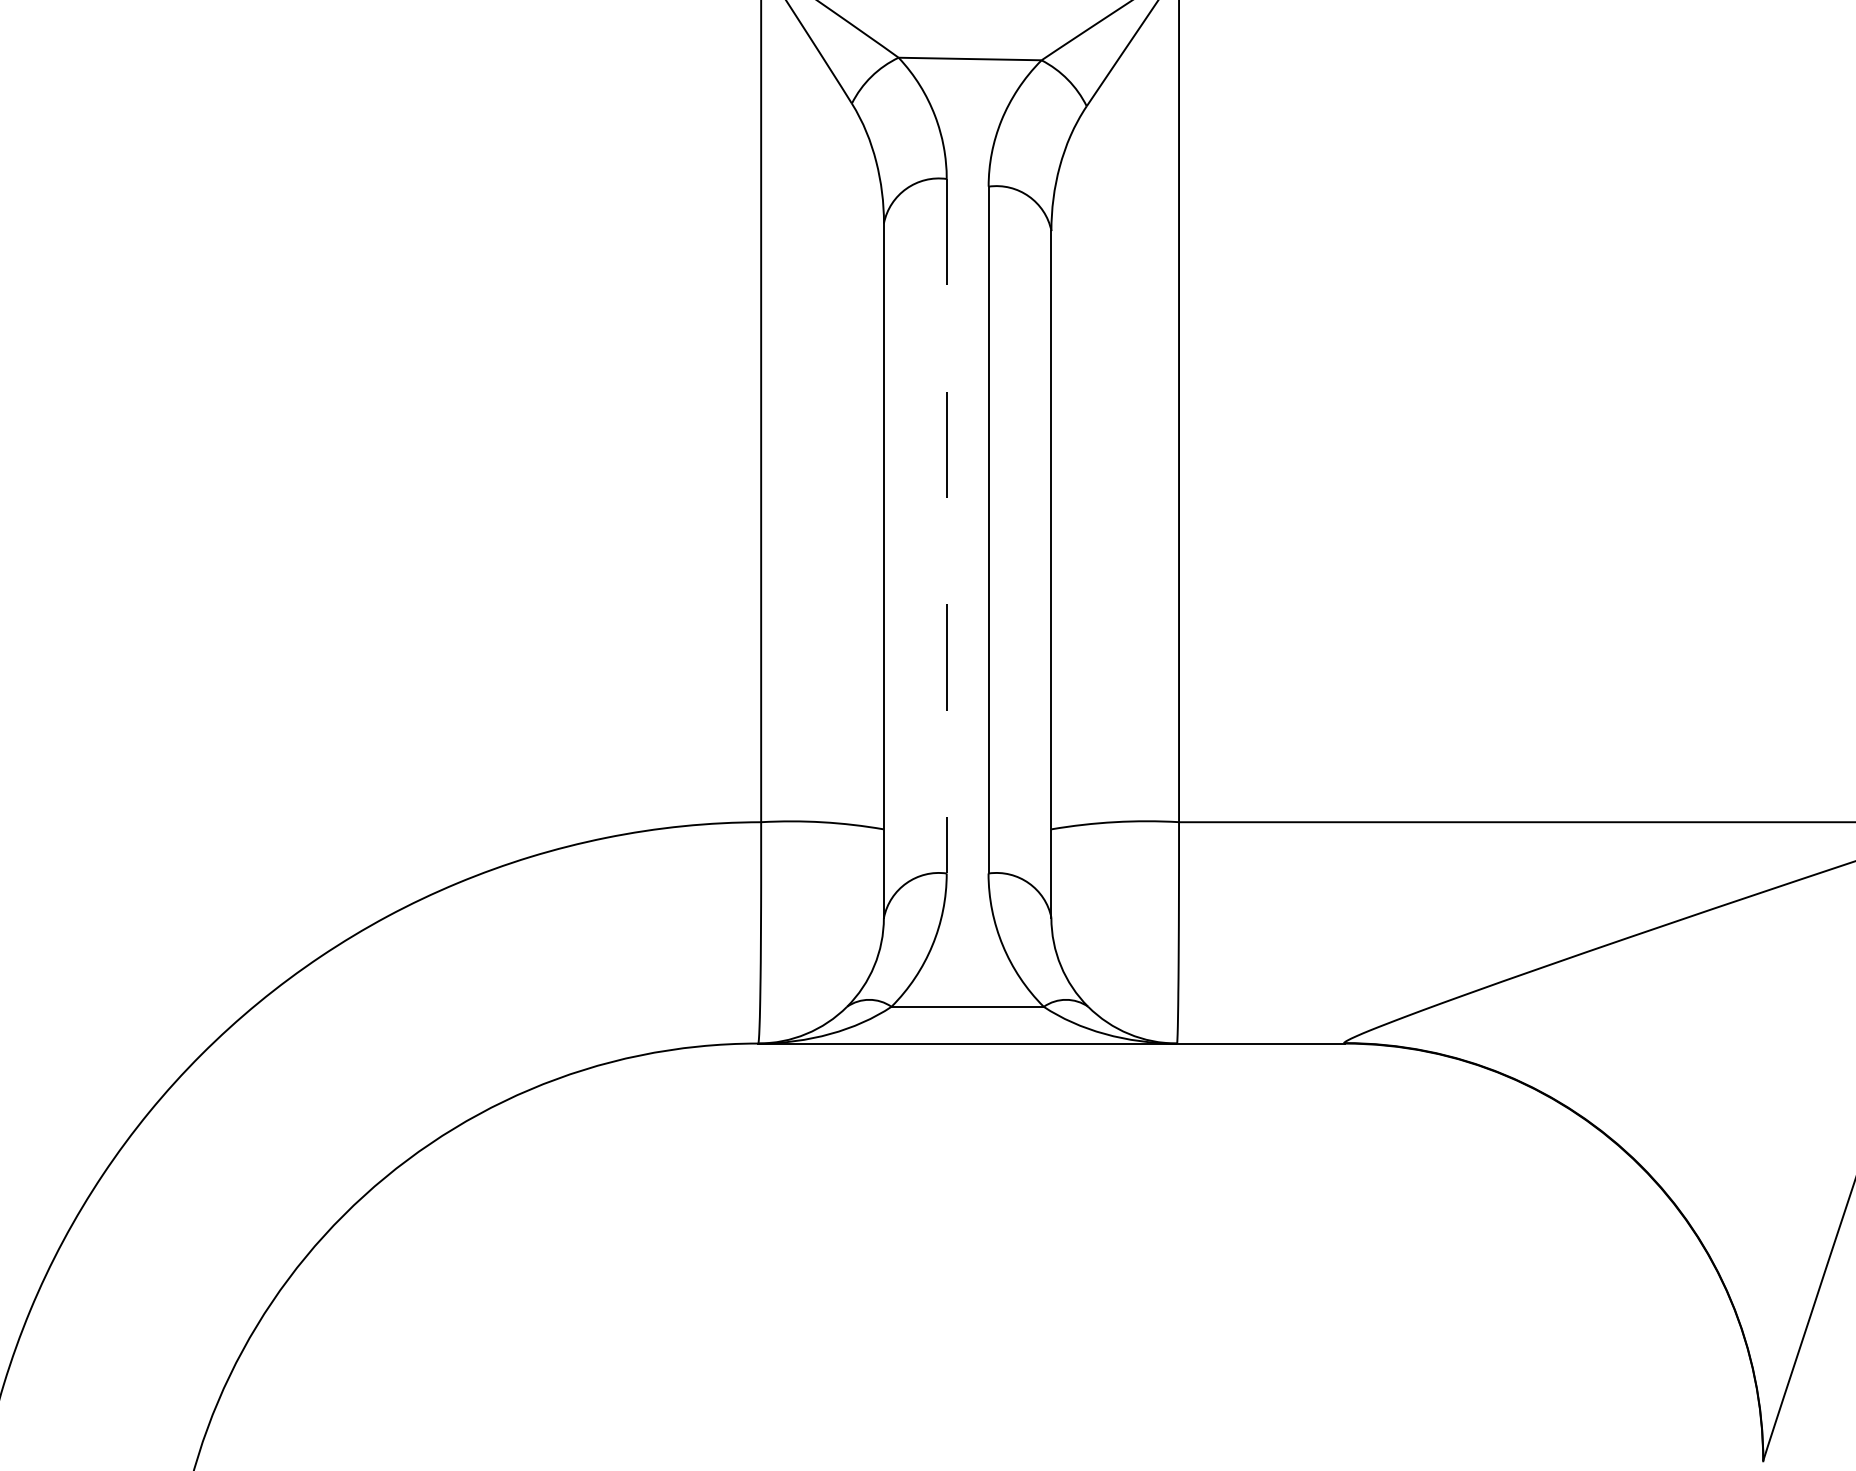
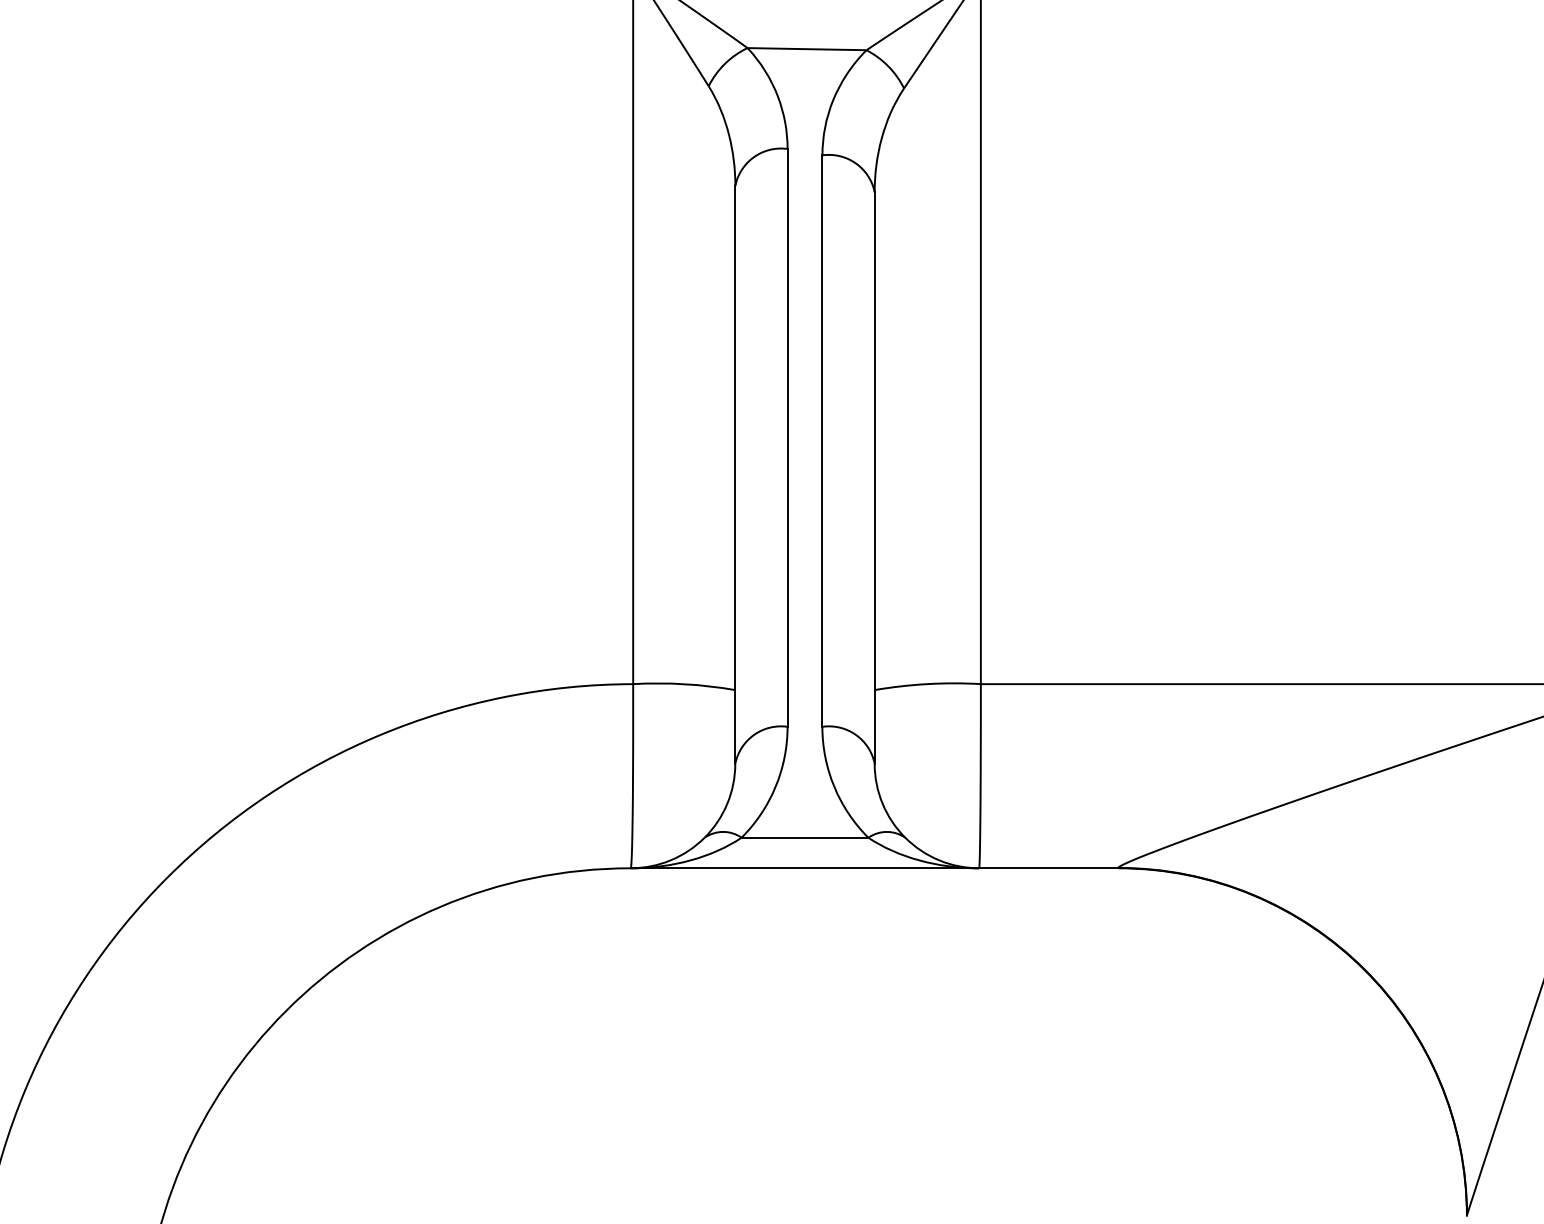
line: (946, 525) -> (787, 437), dashed -> solid

